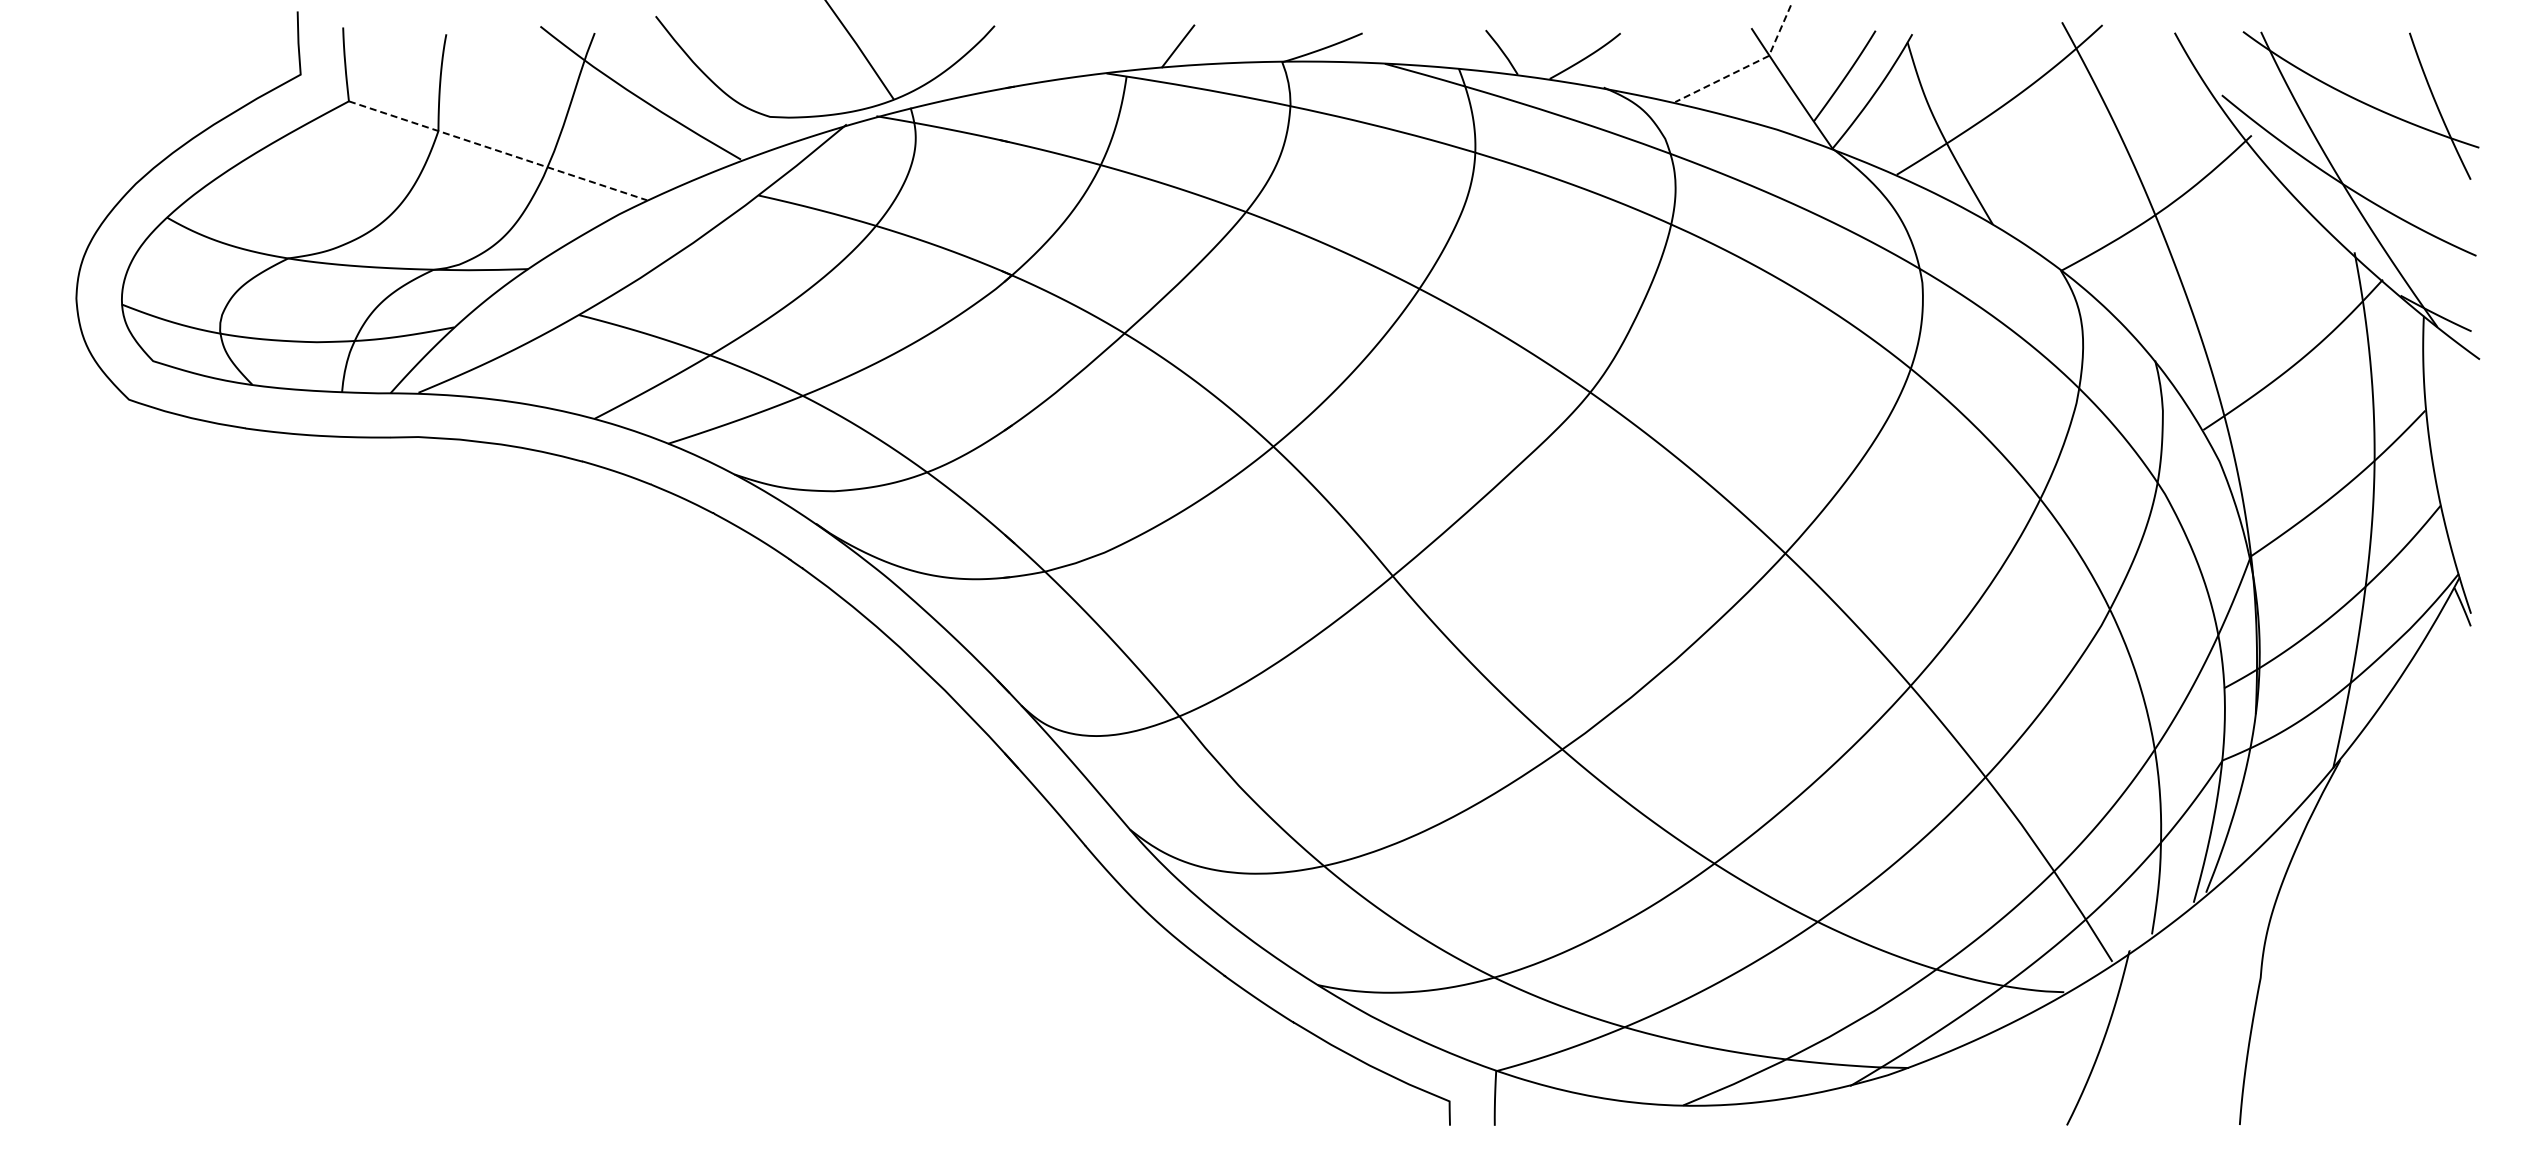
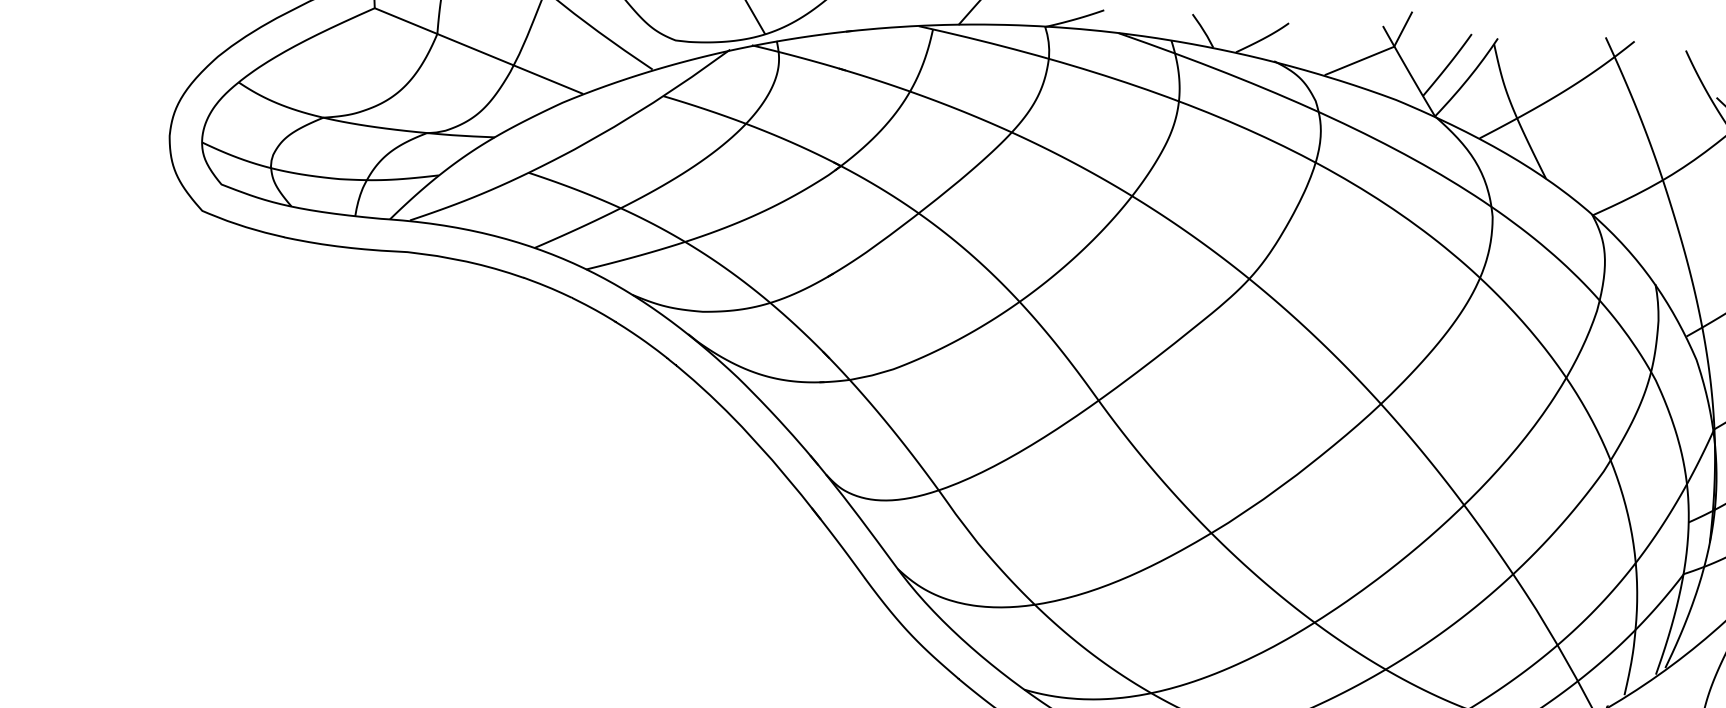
line: (1747, 66) -> (1378, 53), dashed -> solid
line: (498, 150) -> (479, 50), dashed -> solid

